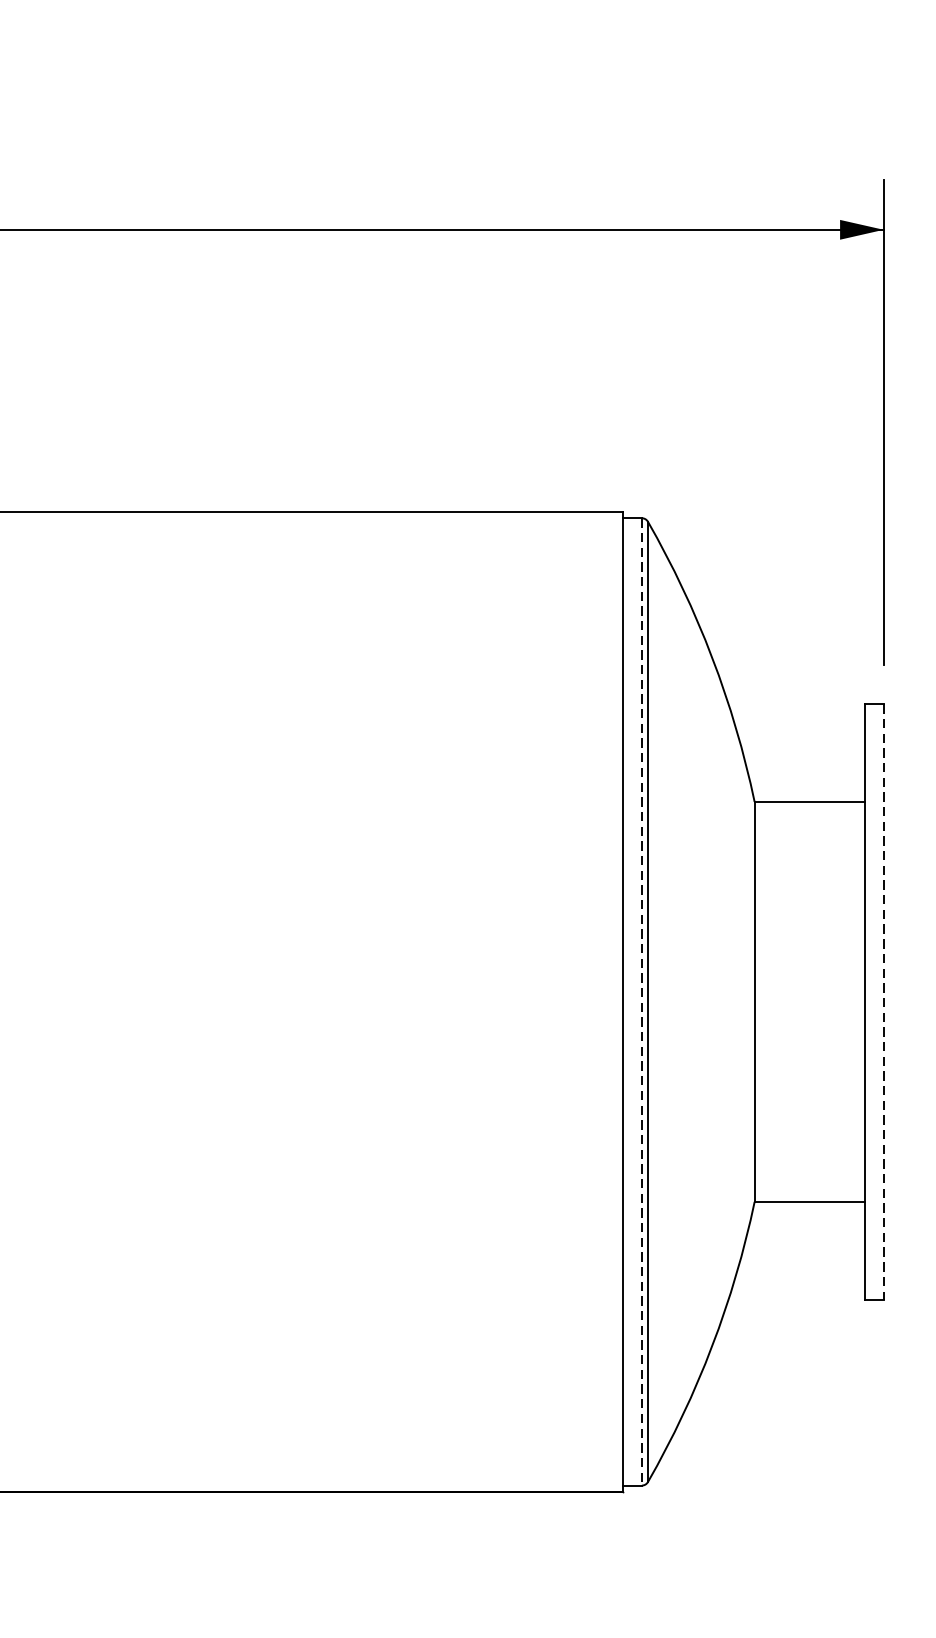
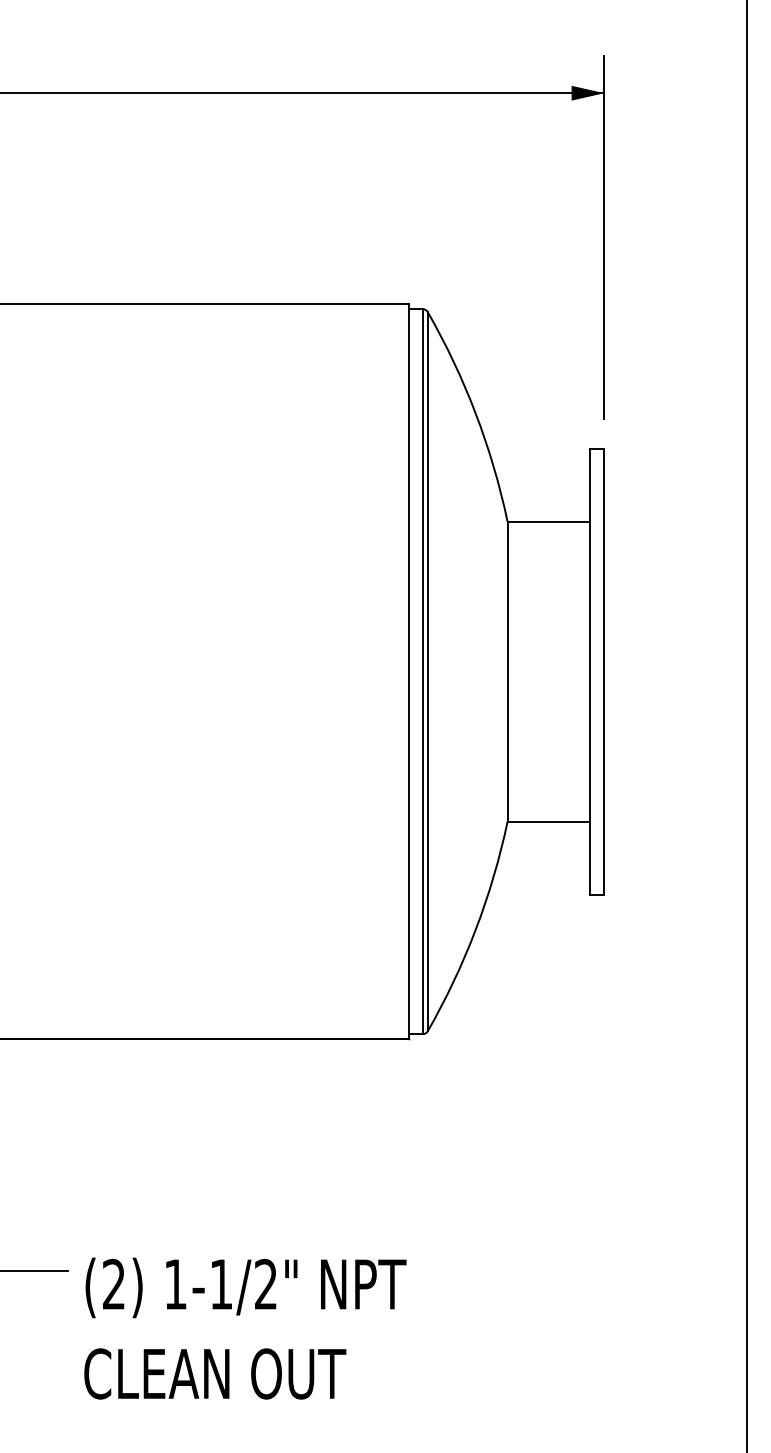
line: (642, 1002) -> (423, 672), dashed -> solid
line: (883, 1002) -> (604, 672), dashed -> solid

